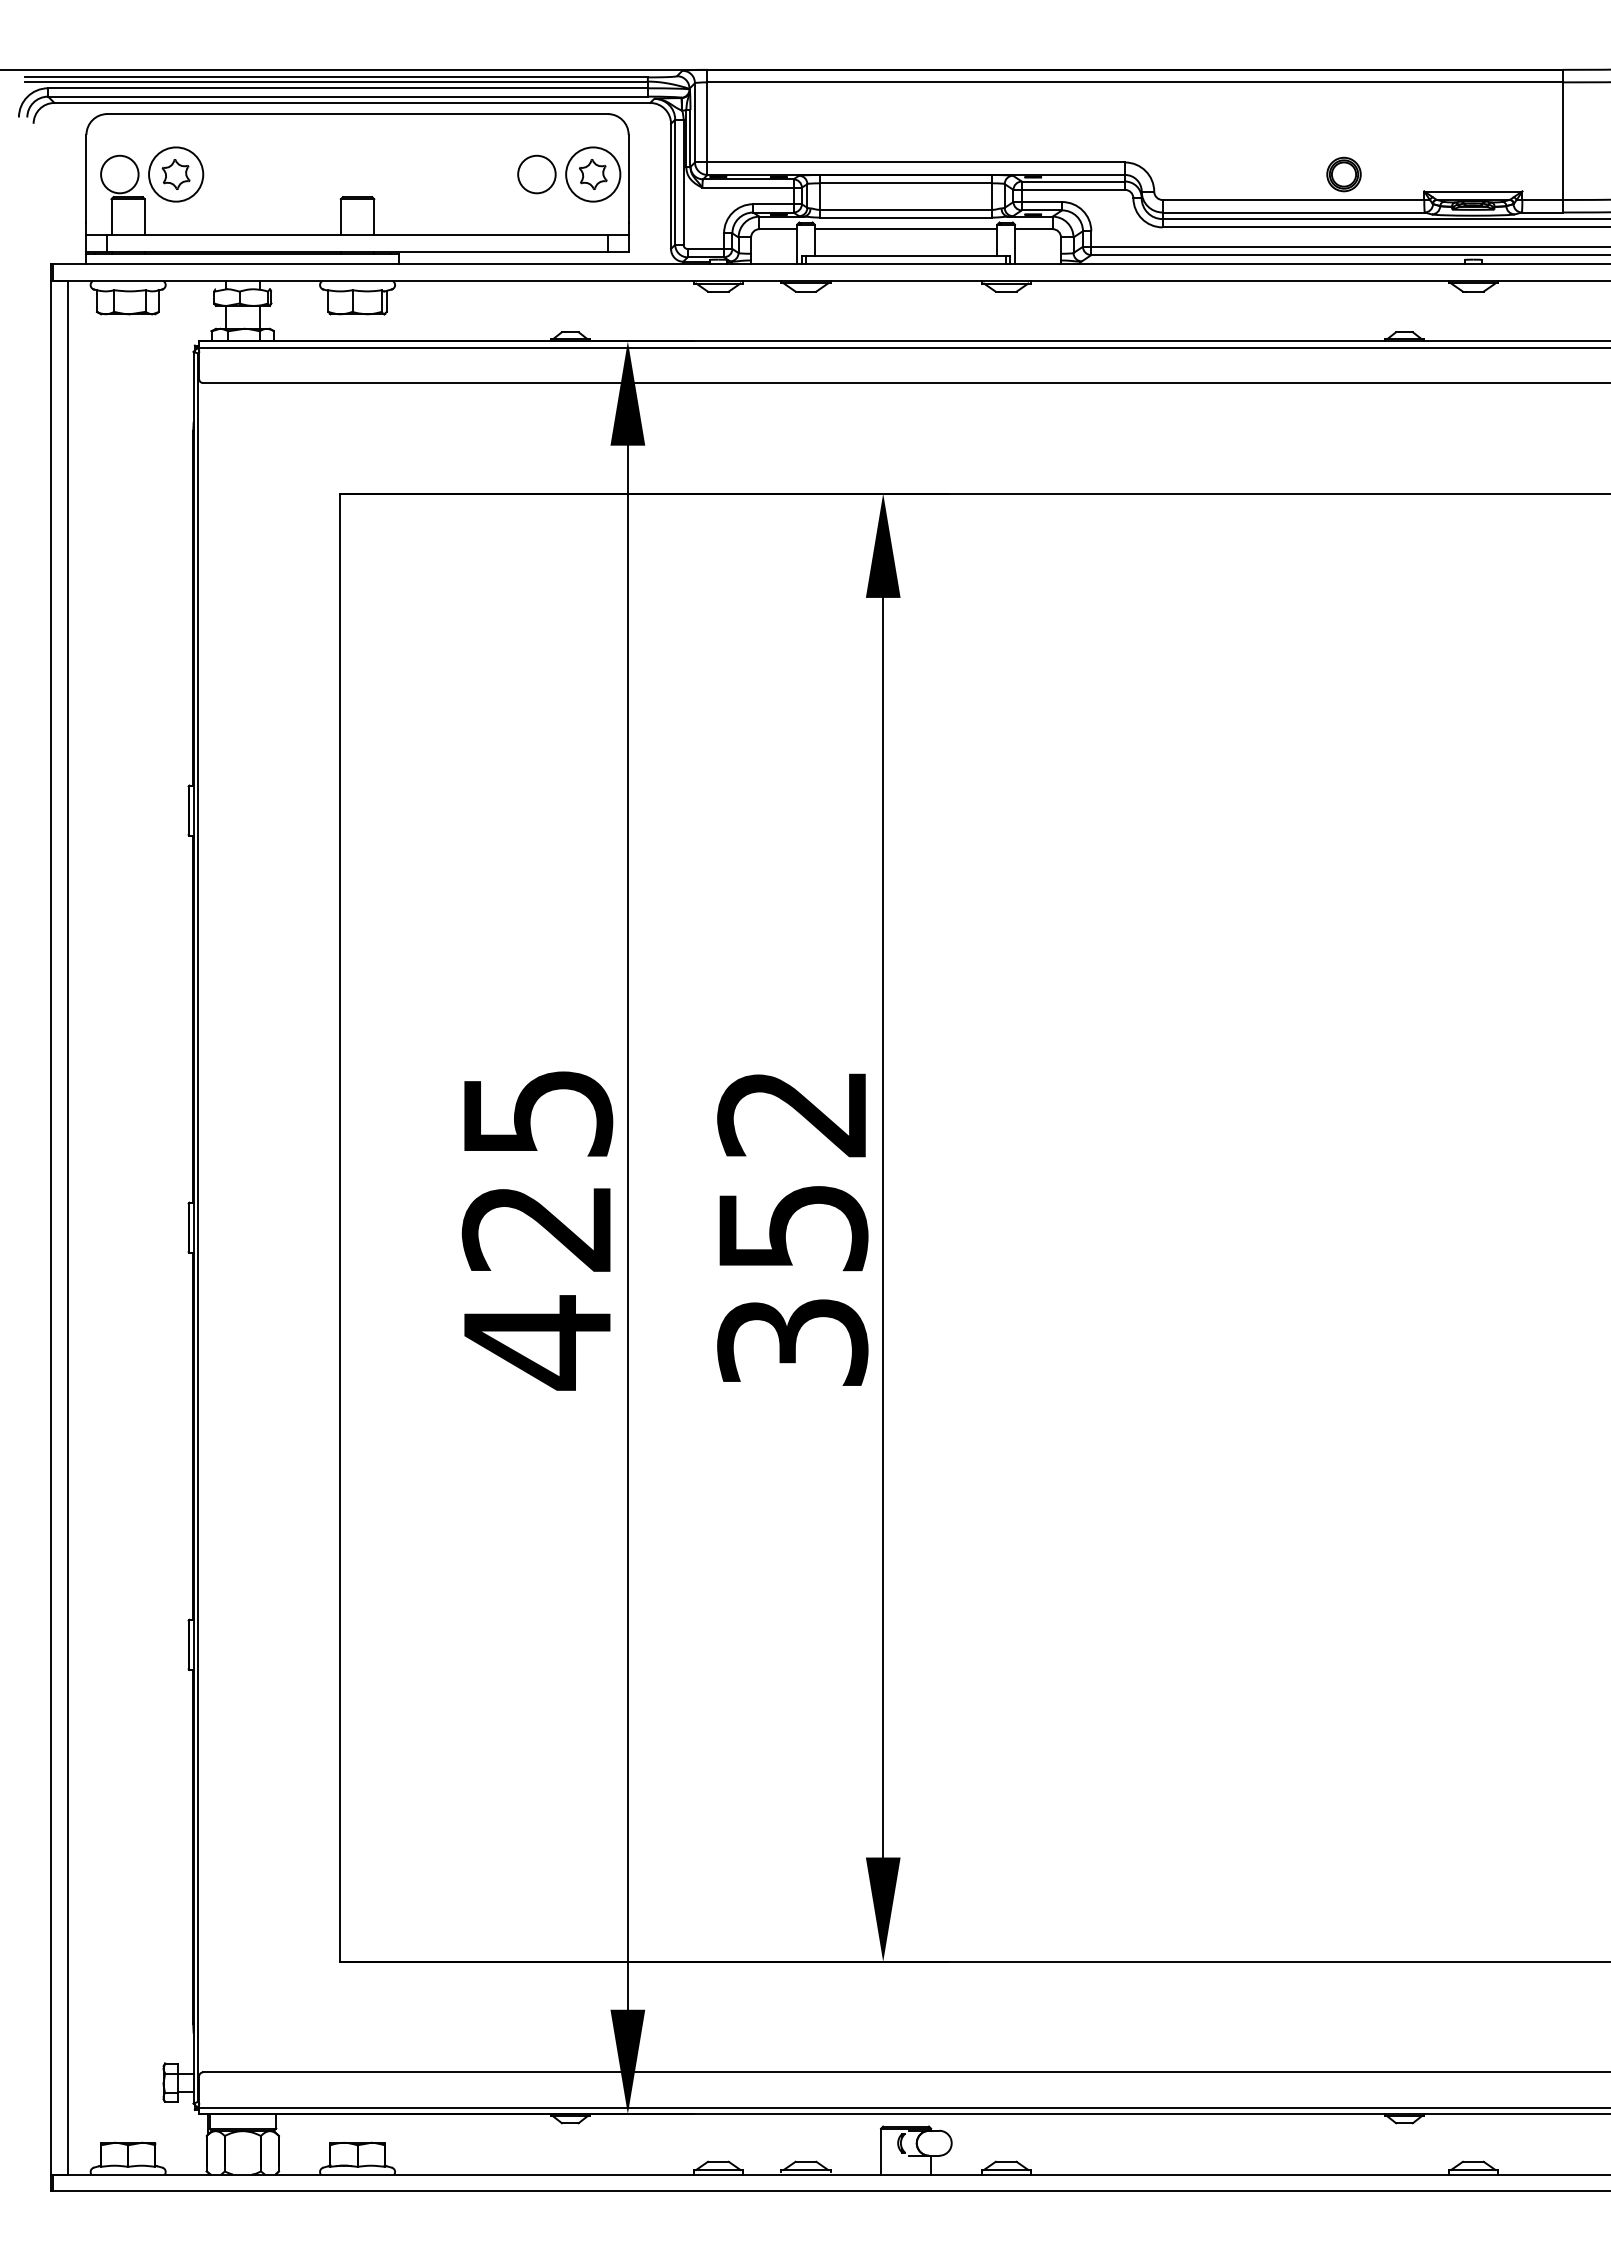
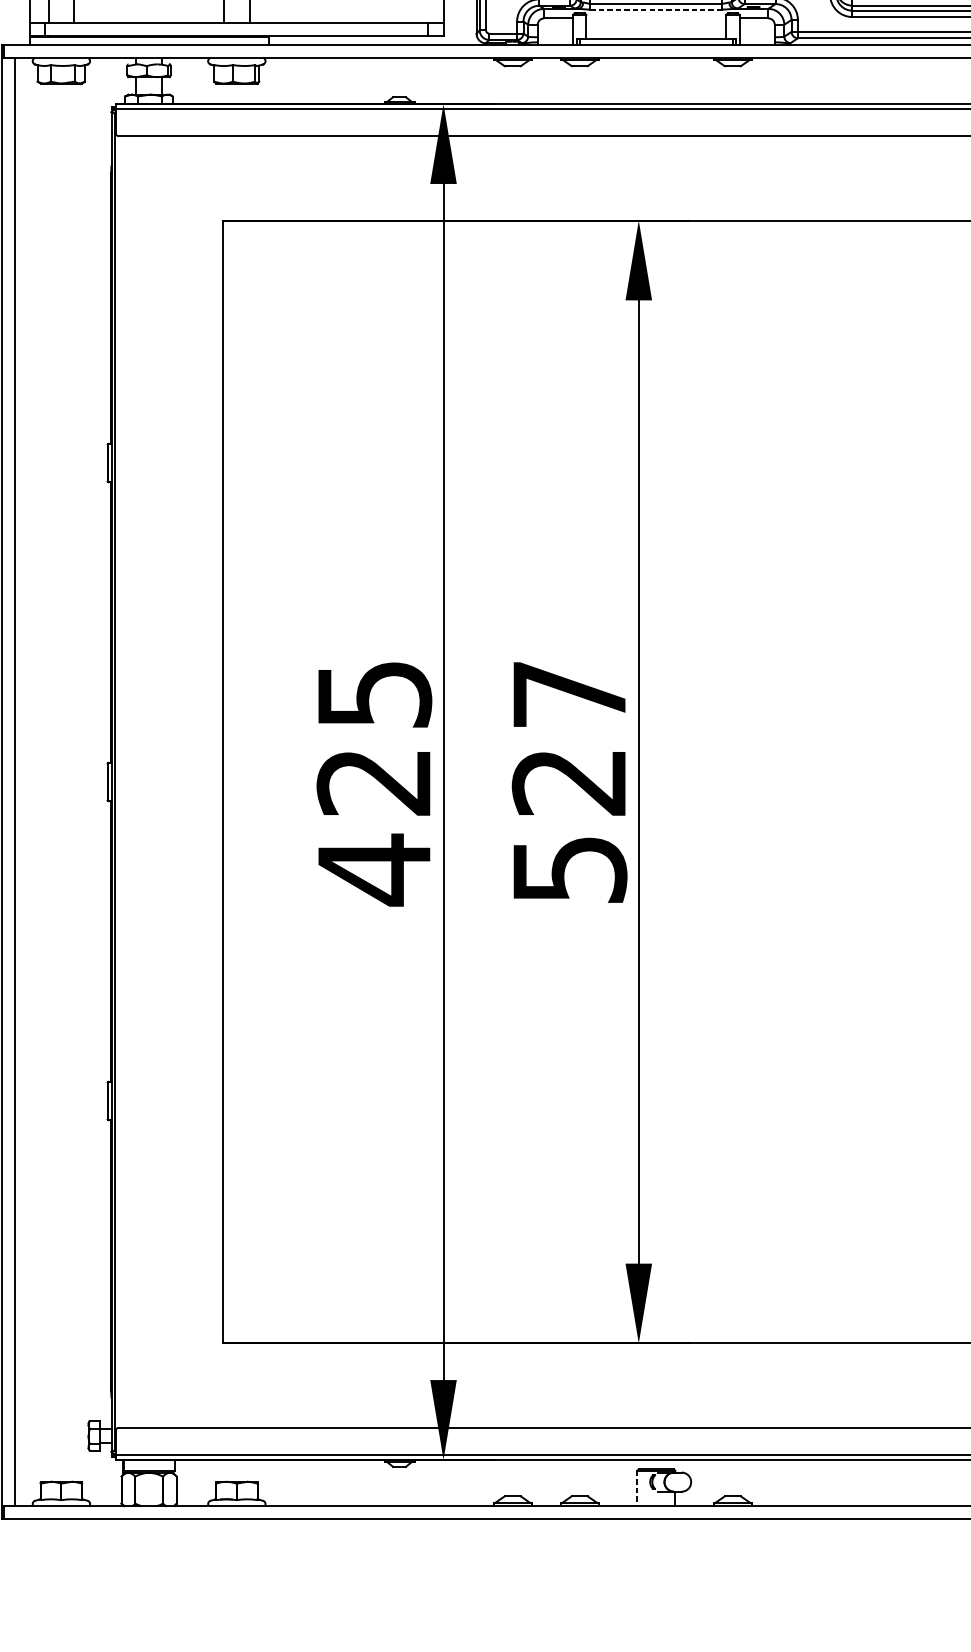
line: (905, 217) -> (655, 9), solid -> dashed
line: (905, 229) -> (655, 18), removed
text: (792, 1228) -> (569, 782), 352 -> 527
line: (881, 2151) -> (637, 1488), solid -> dashed

